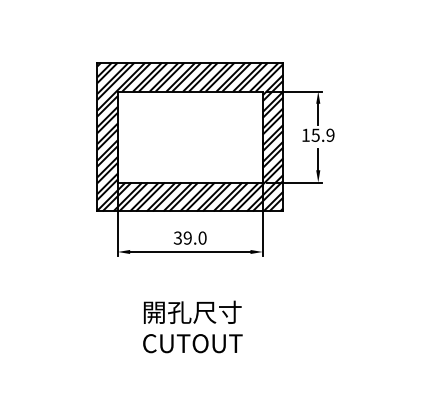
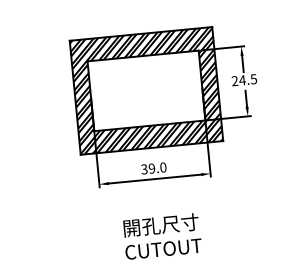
text: (317, 134) -> (243, 79), 15.9 -> 24.5

